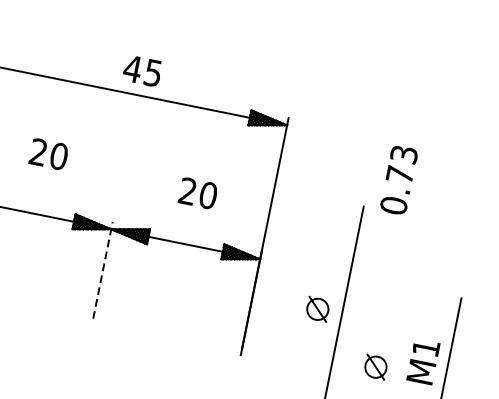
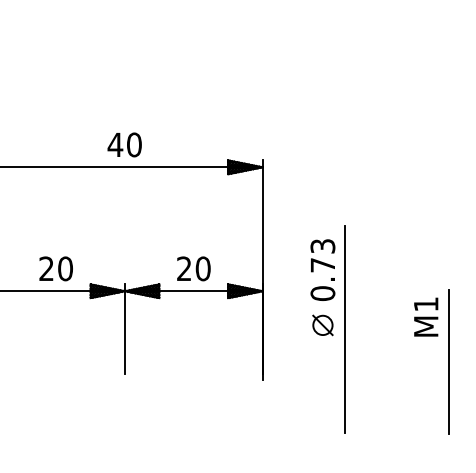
text: (153, 72) -> (134, 144), 45 -> 40
text: (48, 153) -> (55, 268), moved
text: (398, 179) -> (322, 269), moved
text: (197, 193) -> (193, 268), moved
line: (102, 270) -> (124, 329), dashed -> solid
text: (423, 361) -> (426, 316), moved
part: (375, 367) -> (384, 366), removed

